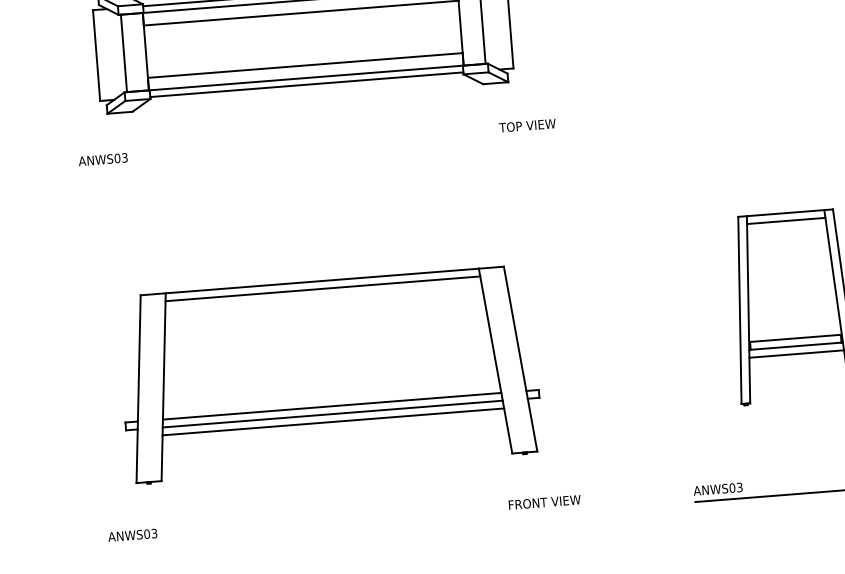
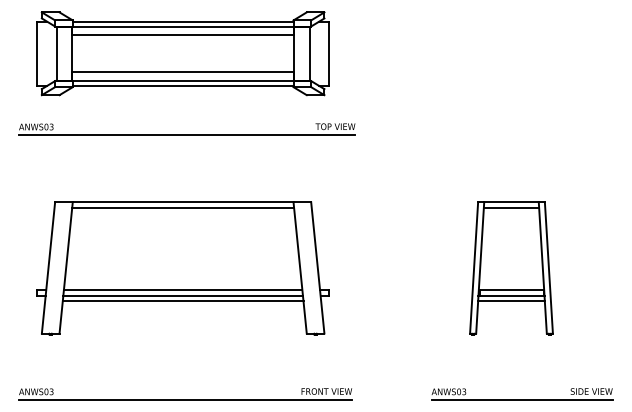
line: (318, 153) -> (187, 134), added
part: (328, 375) -> (182, 268), moved
line: (345, 529) -> (185, 399), added

